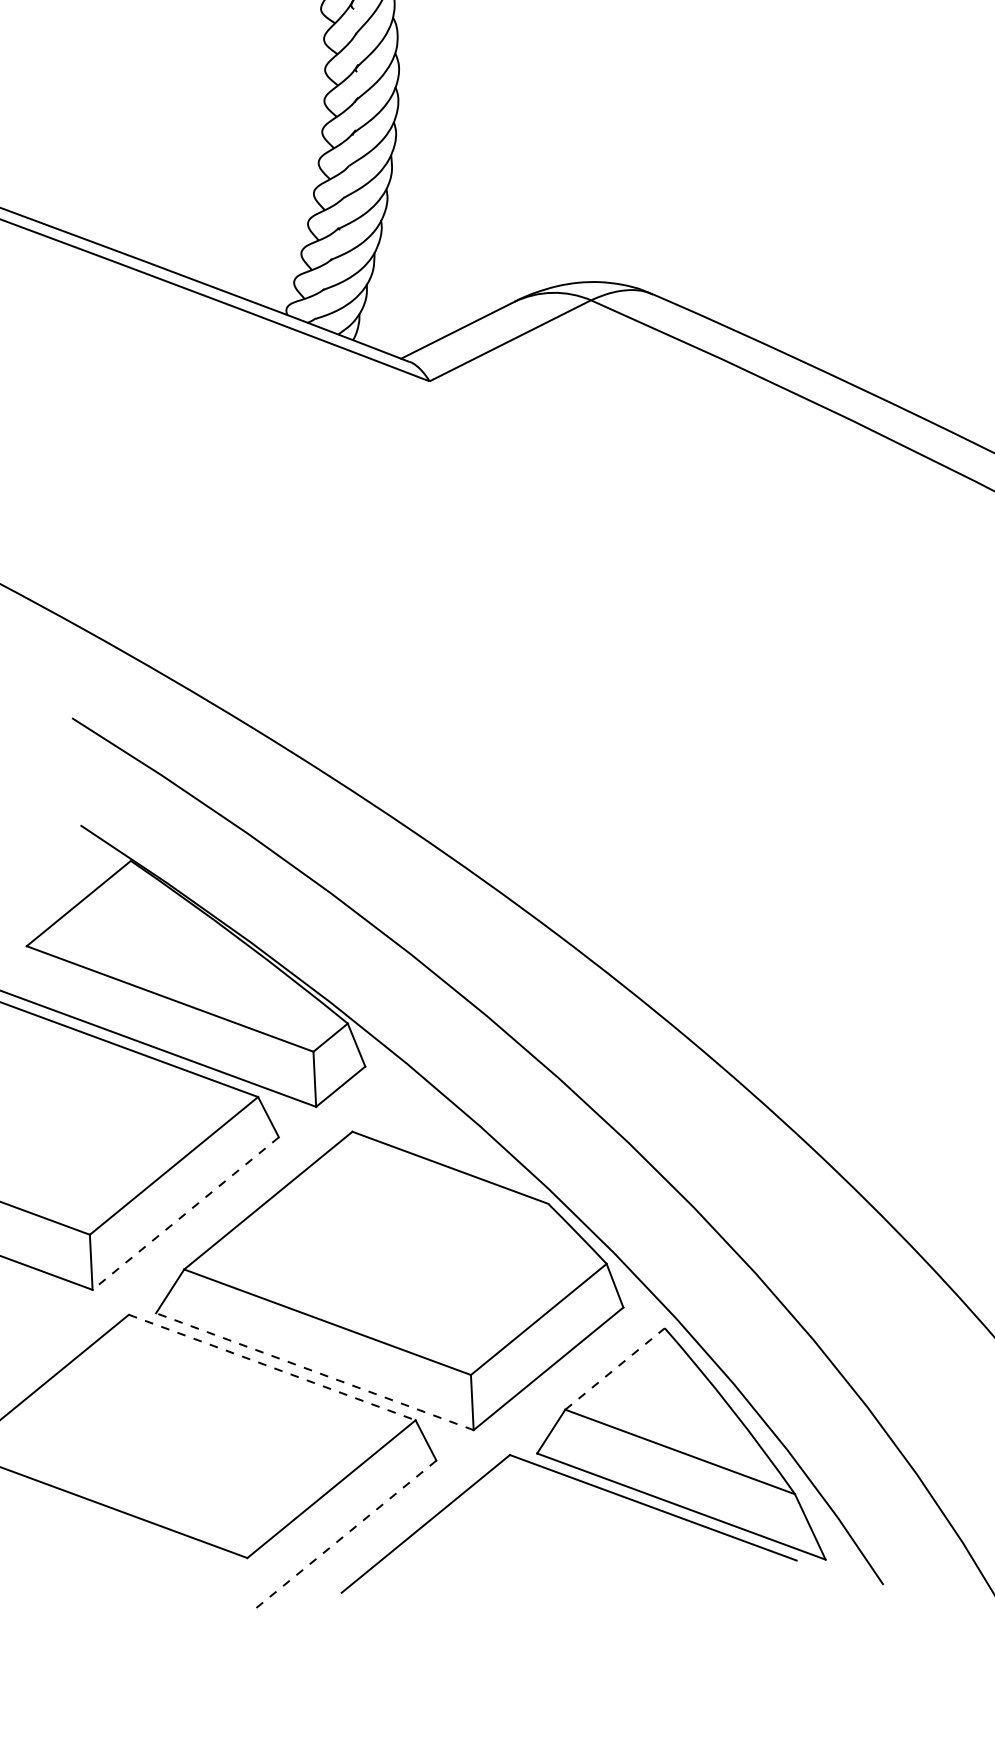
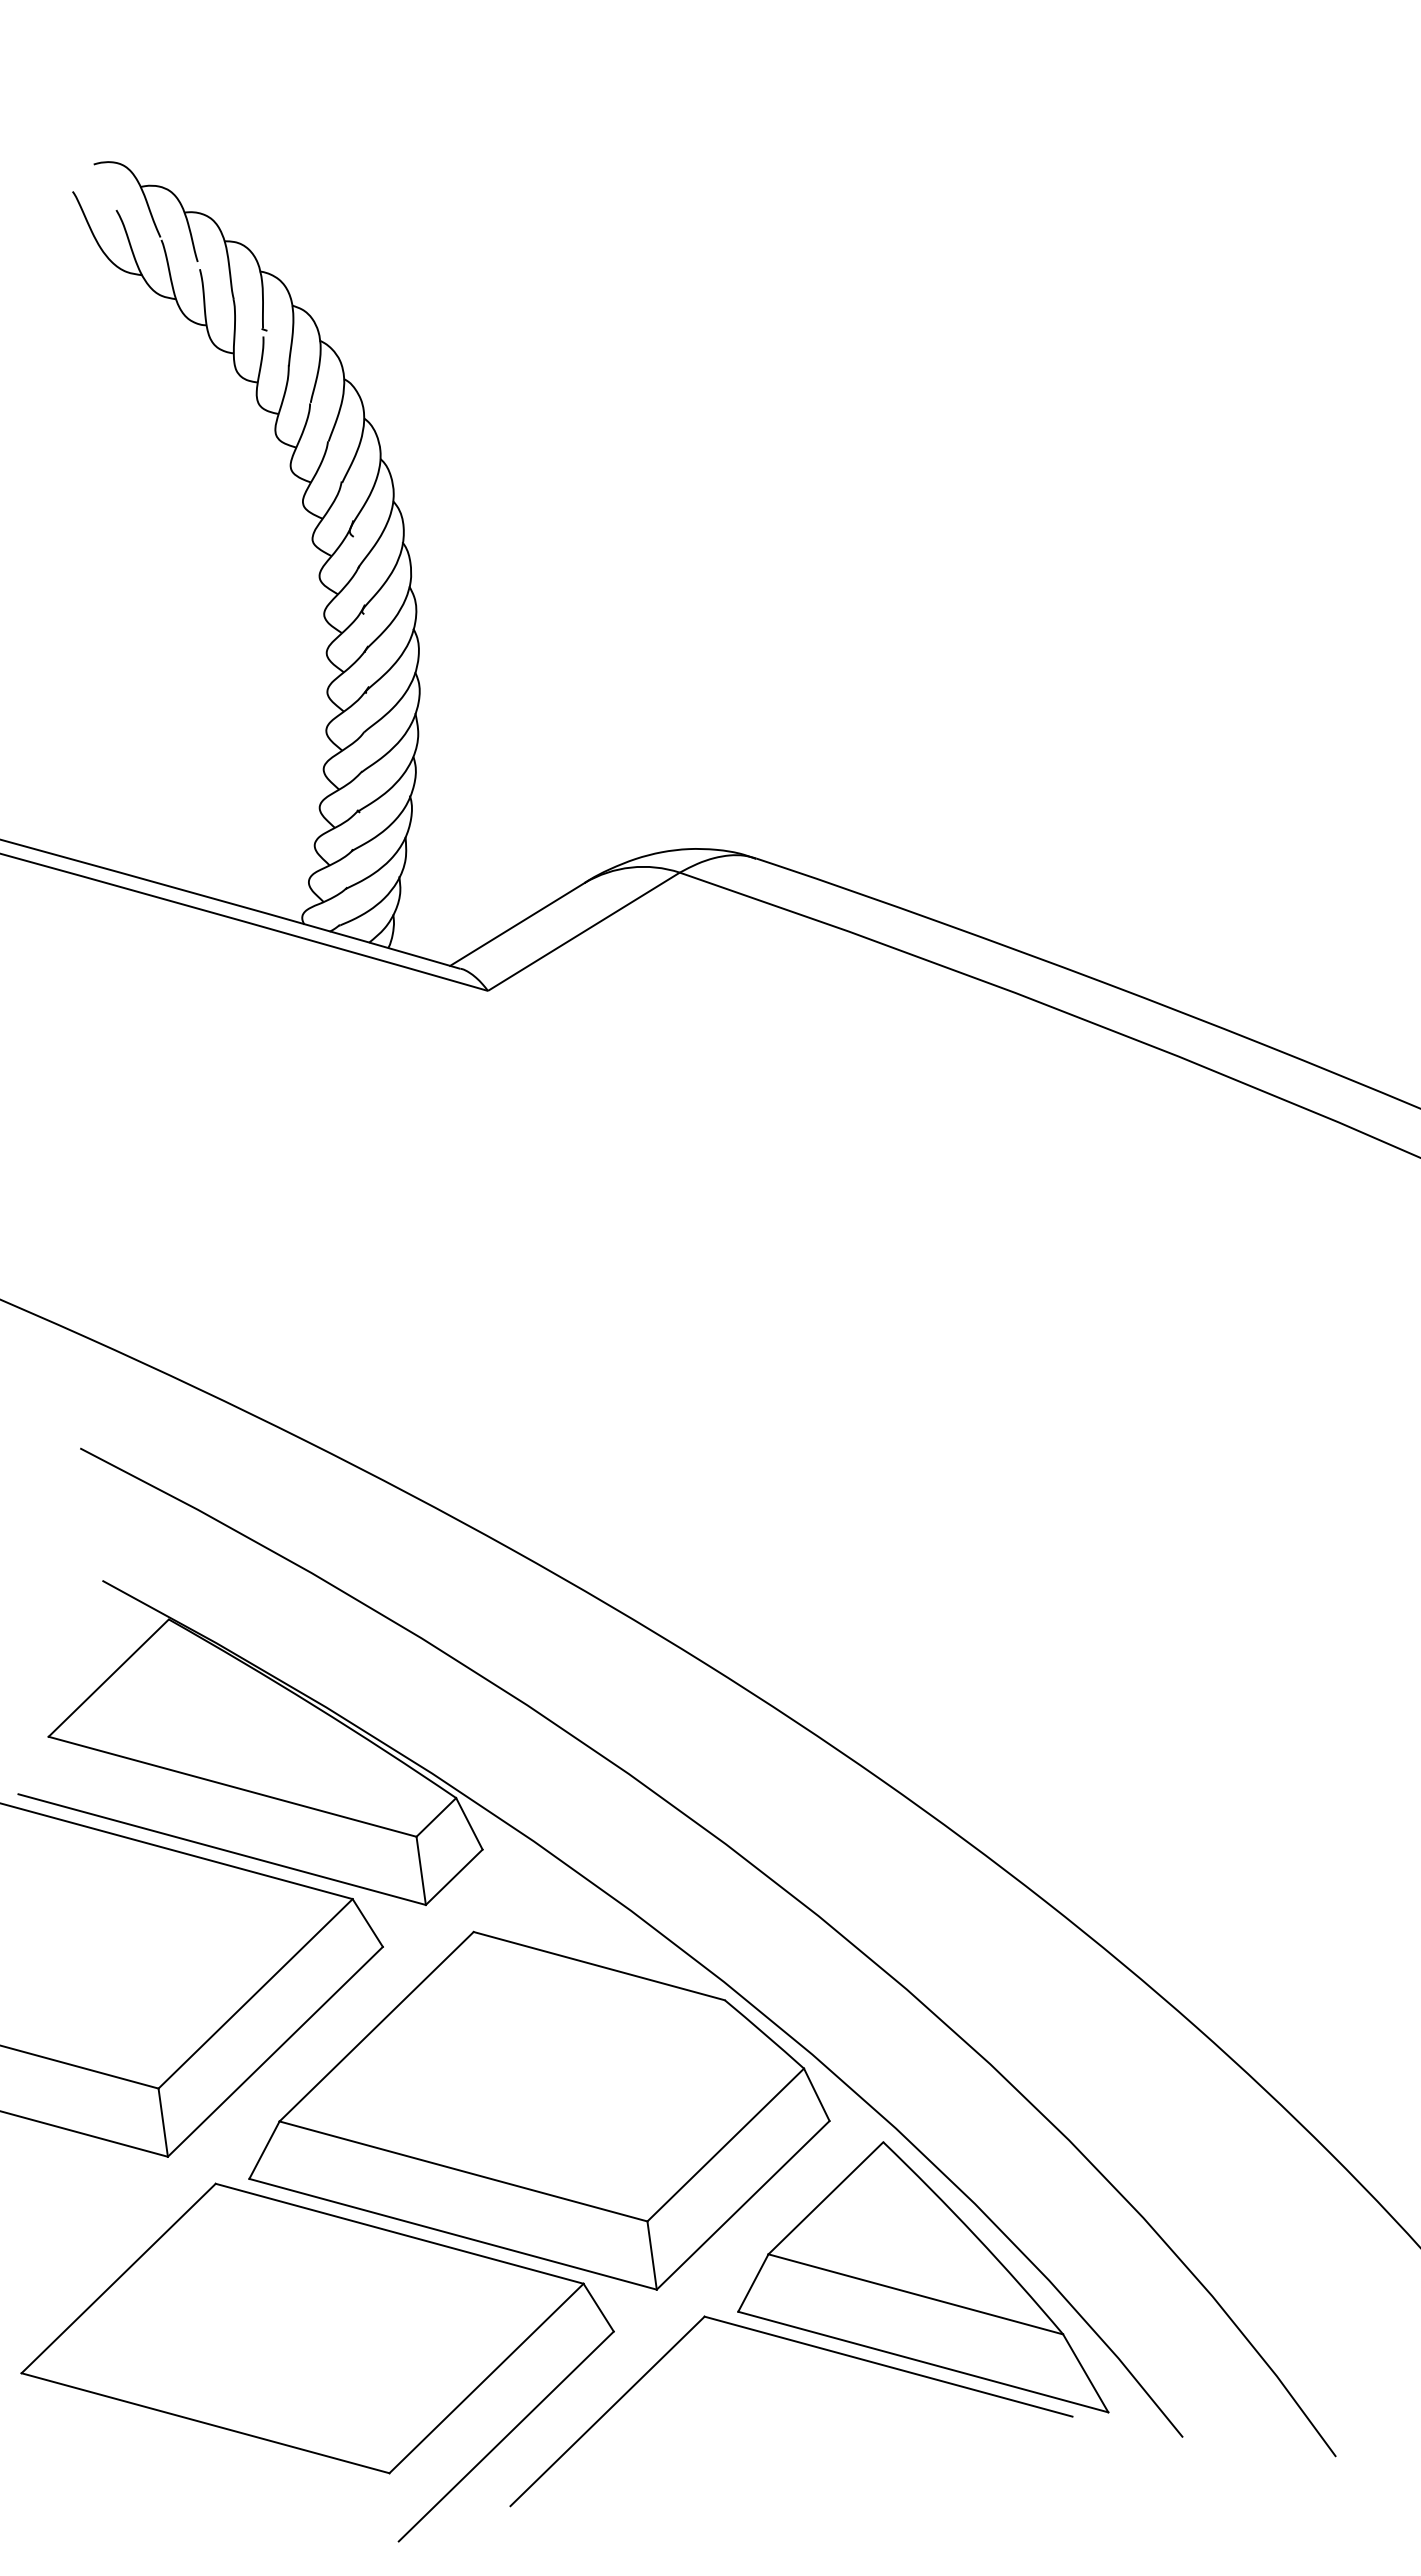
line: (185, 1214) -> (275, 2052), dashed -> solid
line: (272, 1367) -> (399, 2233), dashed -> solid
line: (615, 1368) -> (826, 2197), dashed -> solid
line: (314, 1371) -> (452, 2234), dashed -> solid
line: (342, 1536) -> (505, 2436), dashed -> solid

